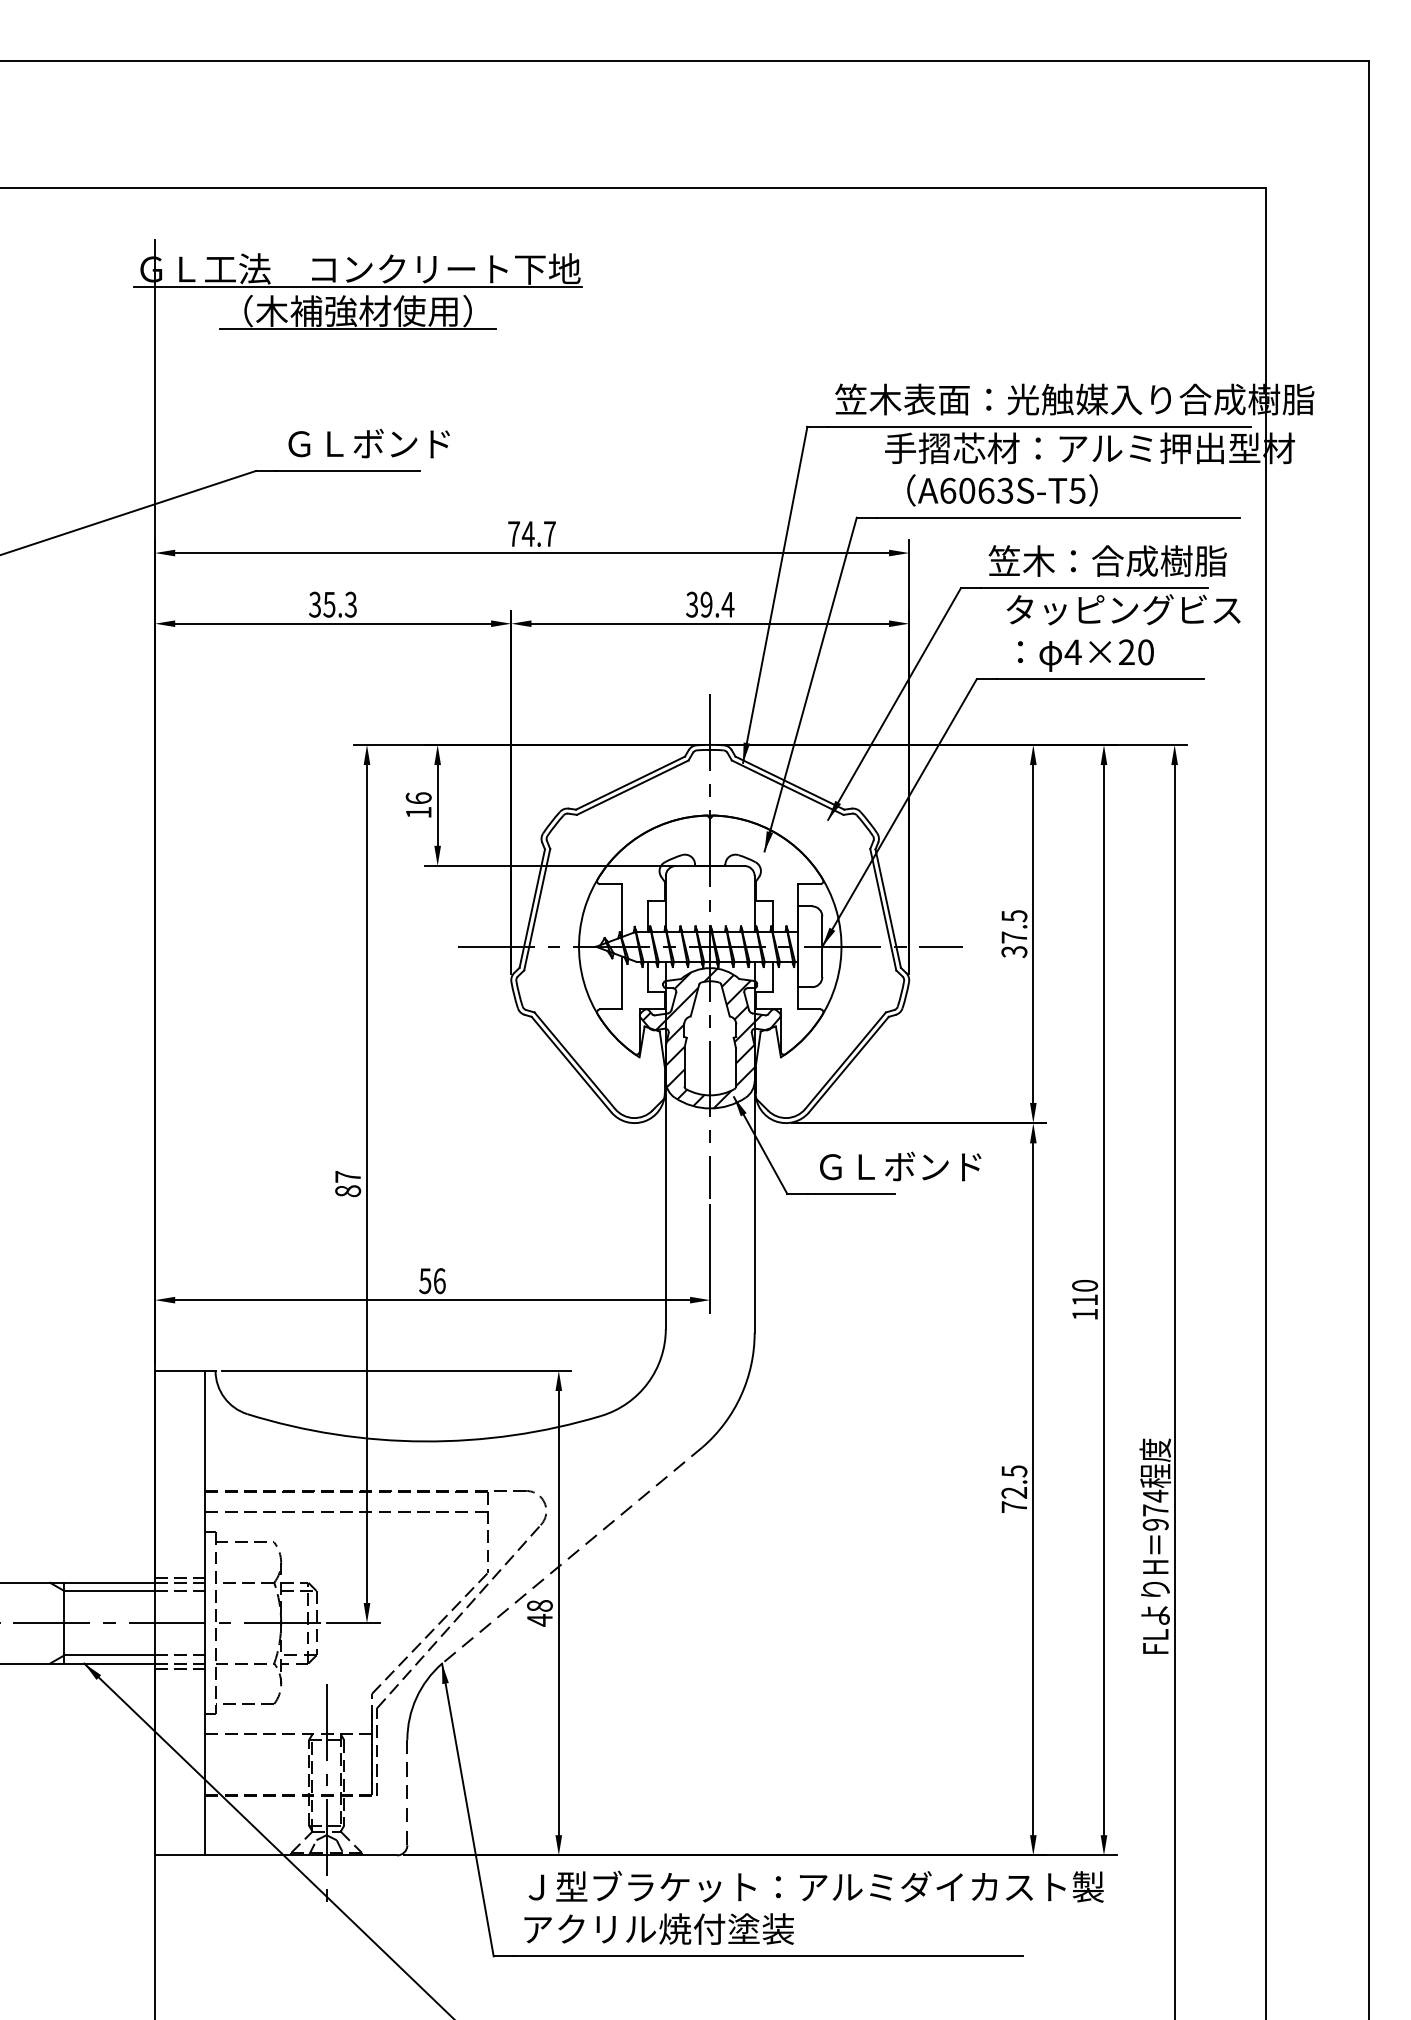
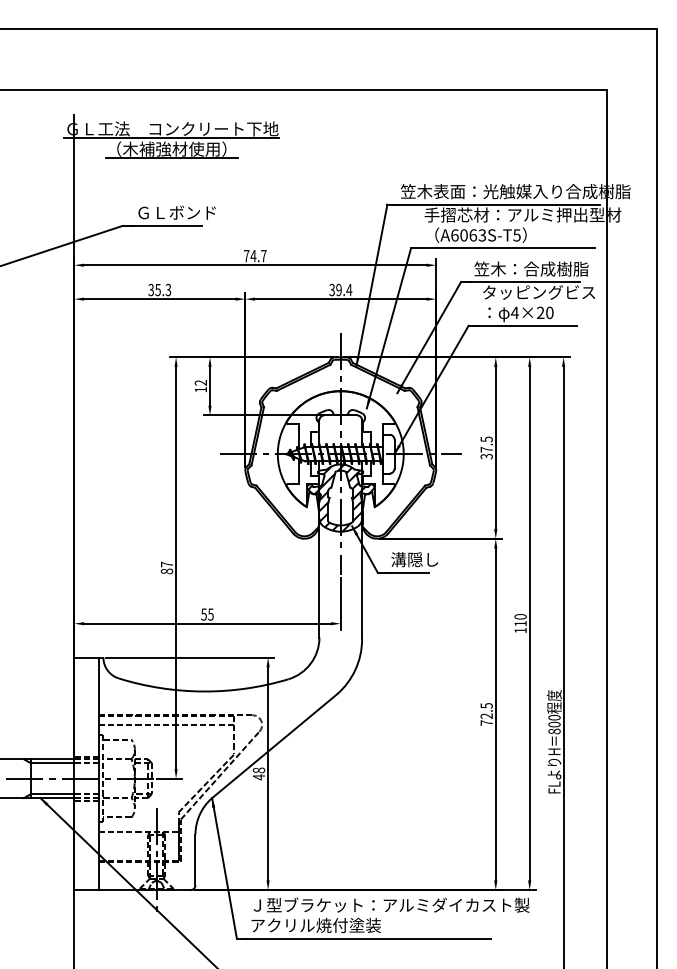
text: (417, 797) -> (200, 382), 16 -> 12
text: (897, 1166) -> (430, 559), ＧＬボンド -> 溝隠し
text: (438, 1280) -> (210, 614), 56 -> 55
text: (1155, 1510) -> (554, 724), 974 -> 800
line: (572, 1556) -> (274, 746), dashed -> solid
line: (407, 1791) -> (195, 859), dashed -> solid

